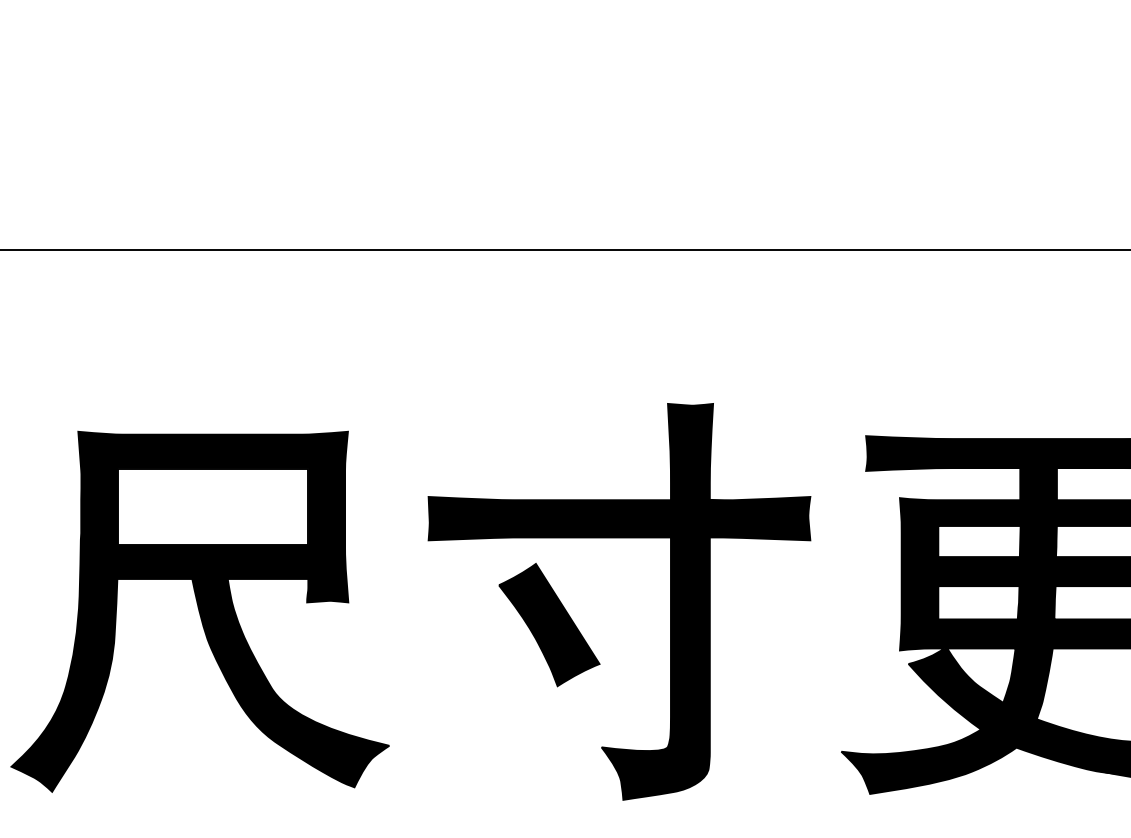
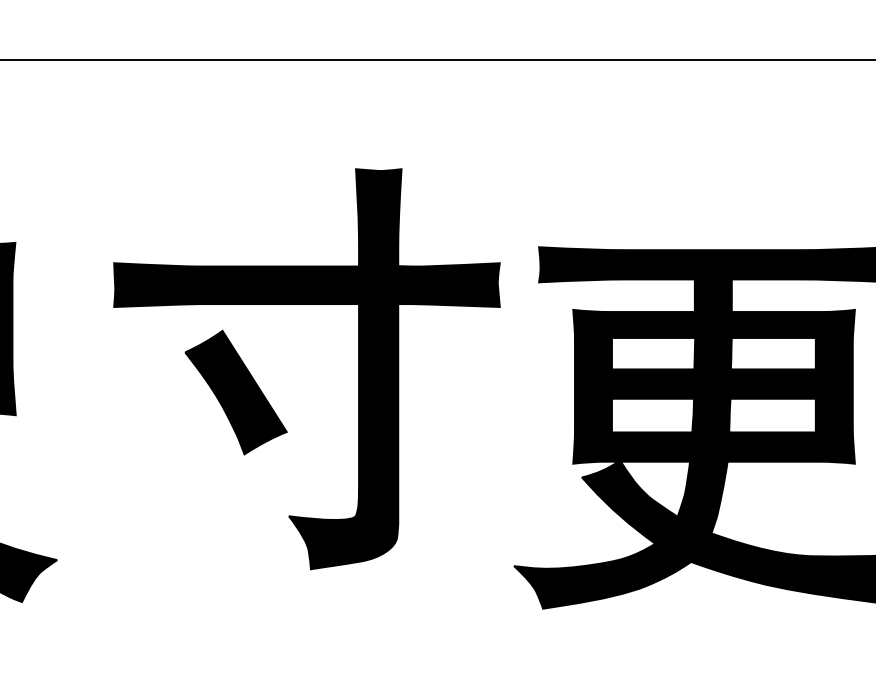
part: (576, 625) -> (263, 393), moved

